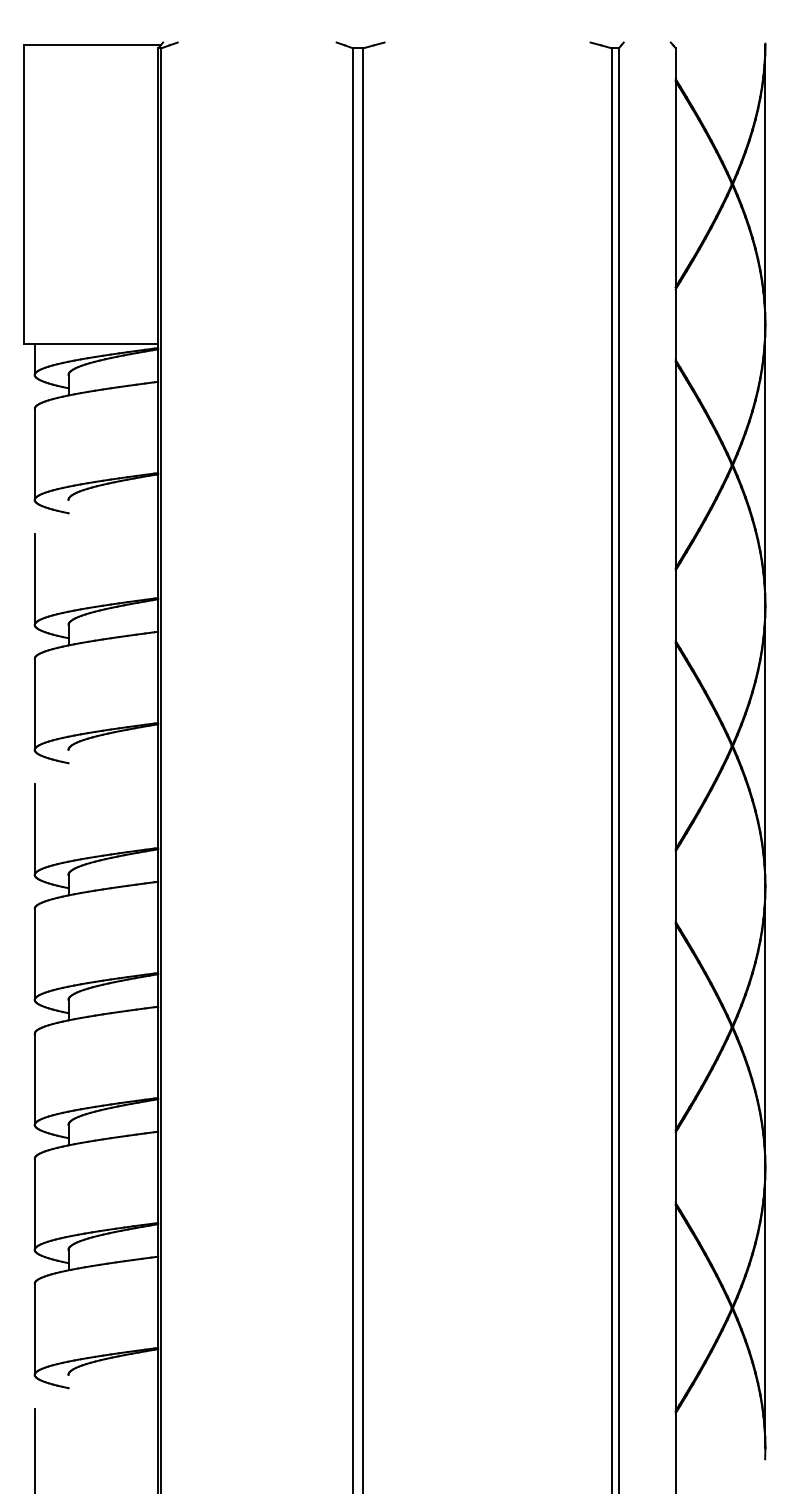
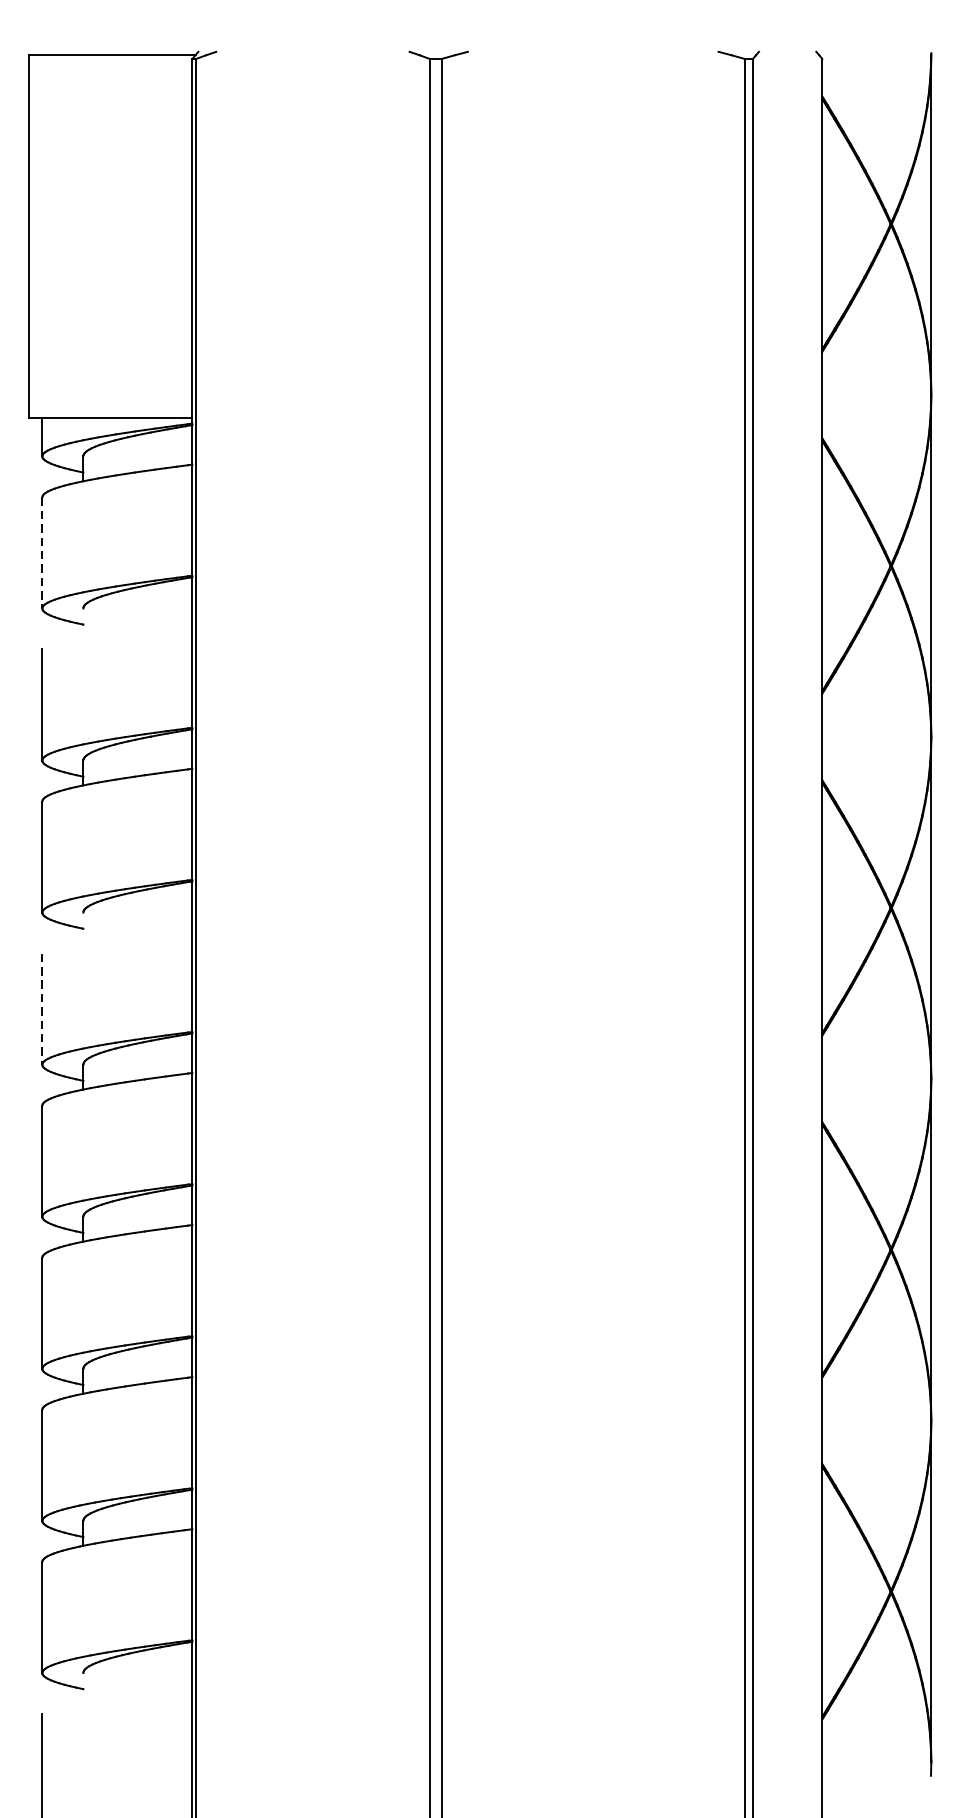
line: (34, 454) -> (41, 553), solid -> dashed
line: (34, 829) -> (41, 1009), solid -> dashed

